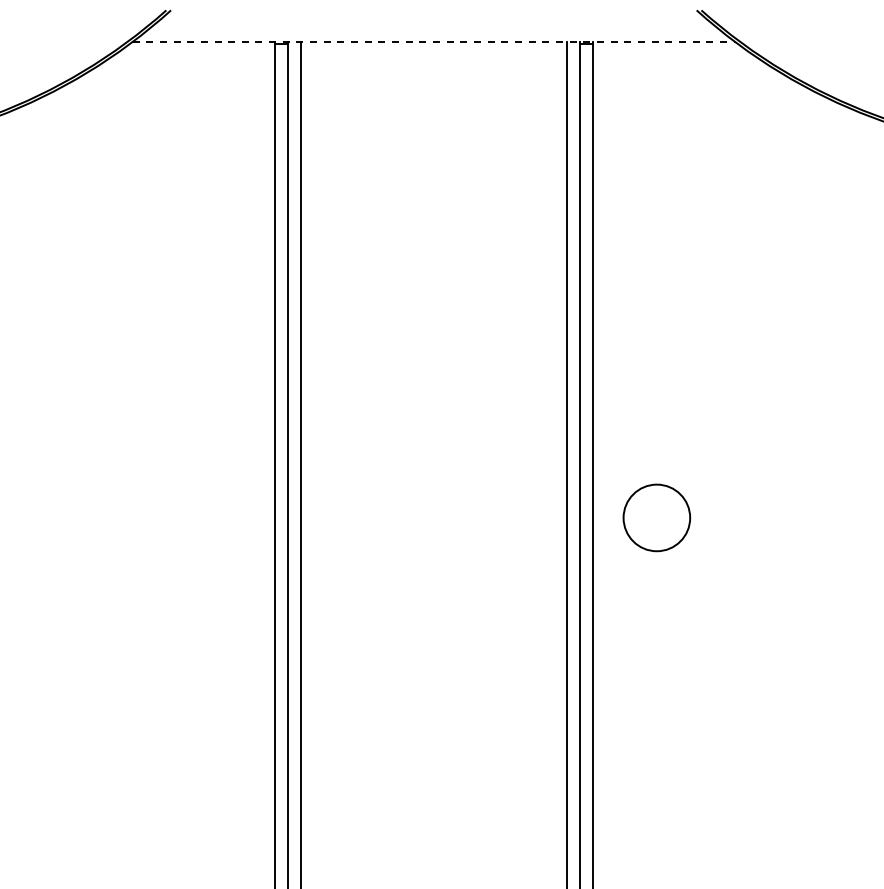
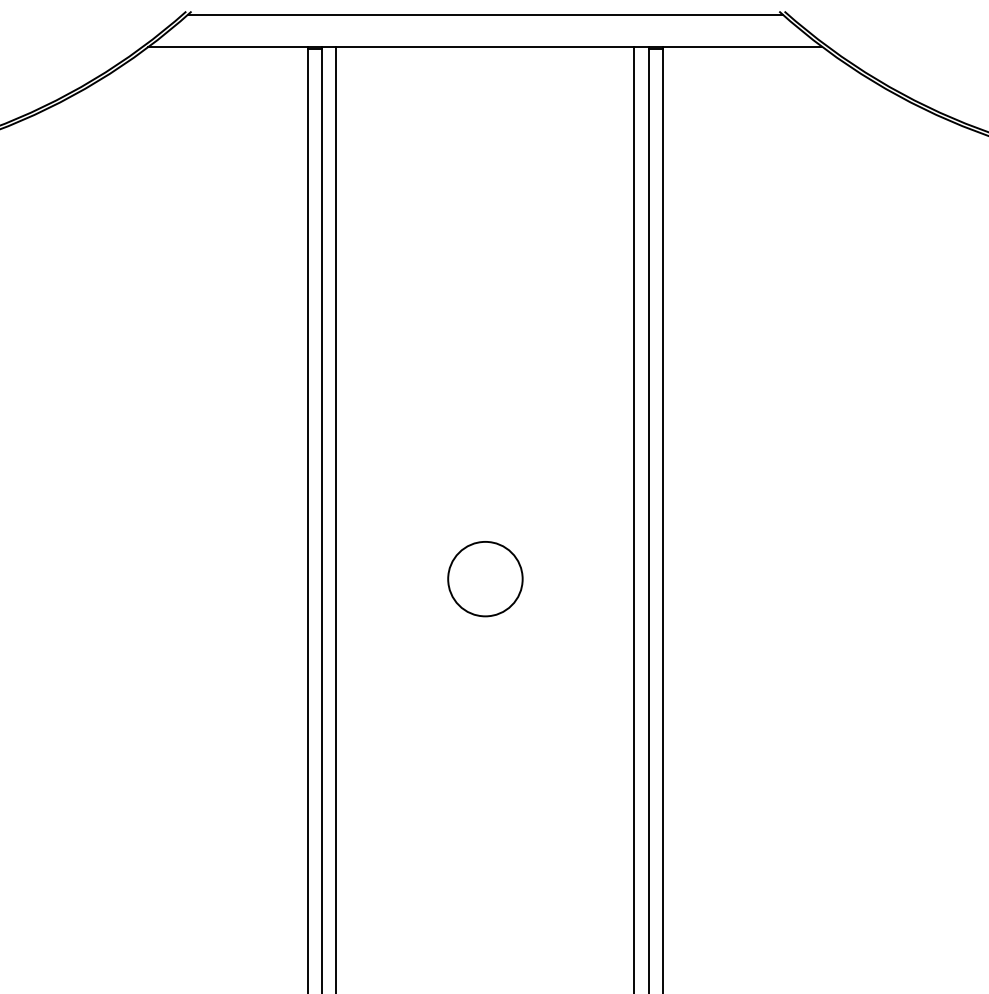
line: (433, 13) -> (484, 15), added
line: (434, 42) -> (486, 47), dashed -> solid
circle: (656, 517) -> (484, 578), moved

